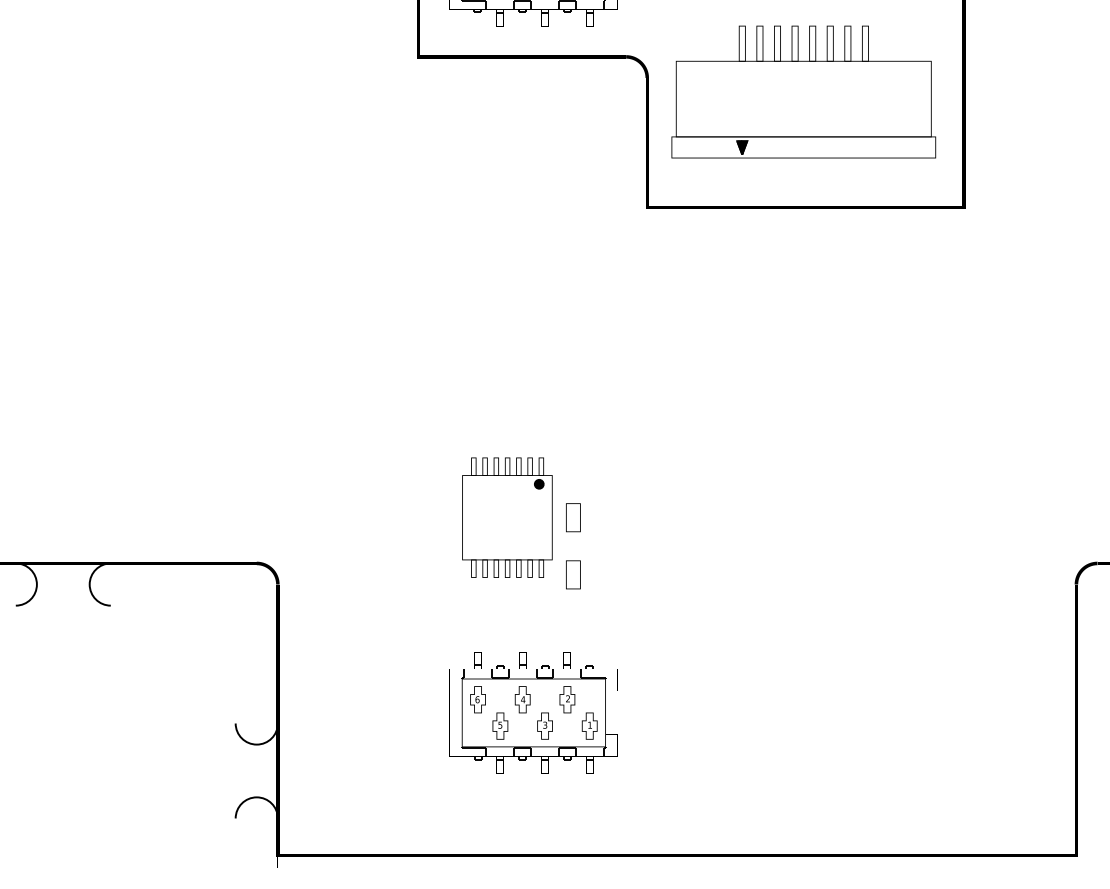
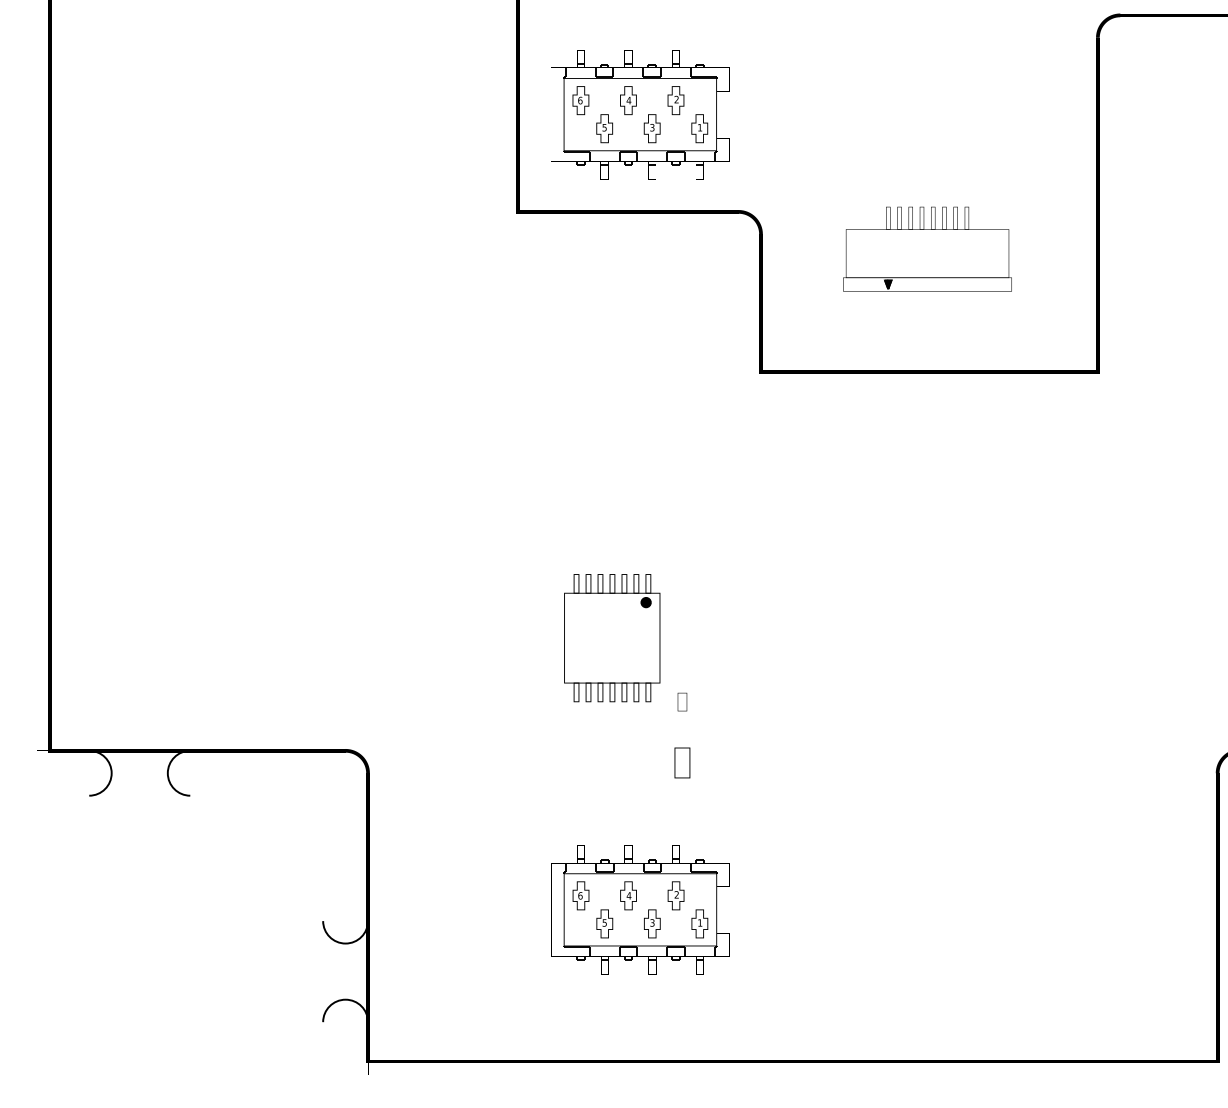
part: (803, 91) -> (927, 248), size x0.6
part: (573, 517) -> (682, 701), size x0.6
part: (507, 518) -> (612, 638), moved

